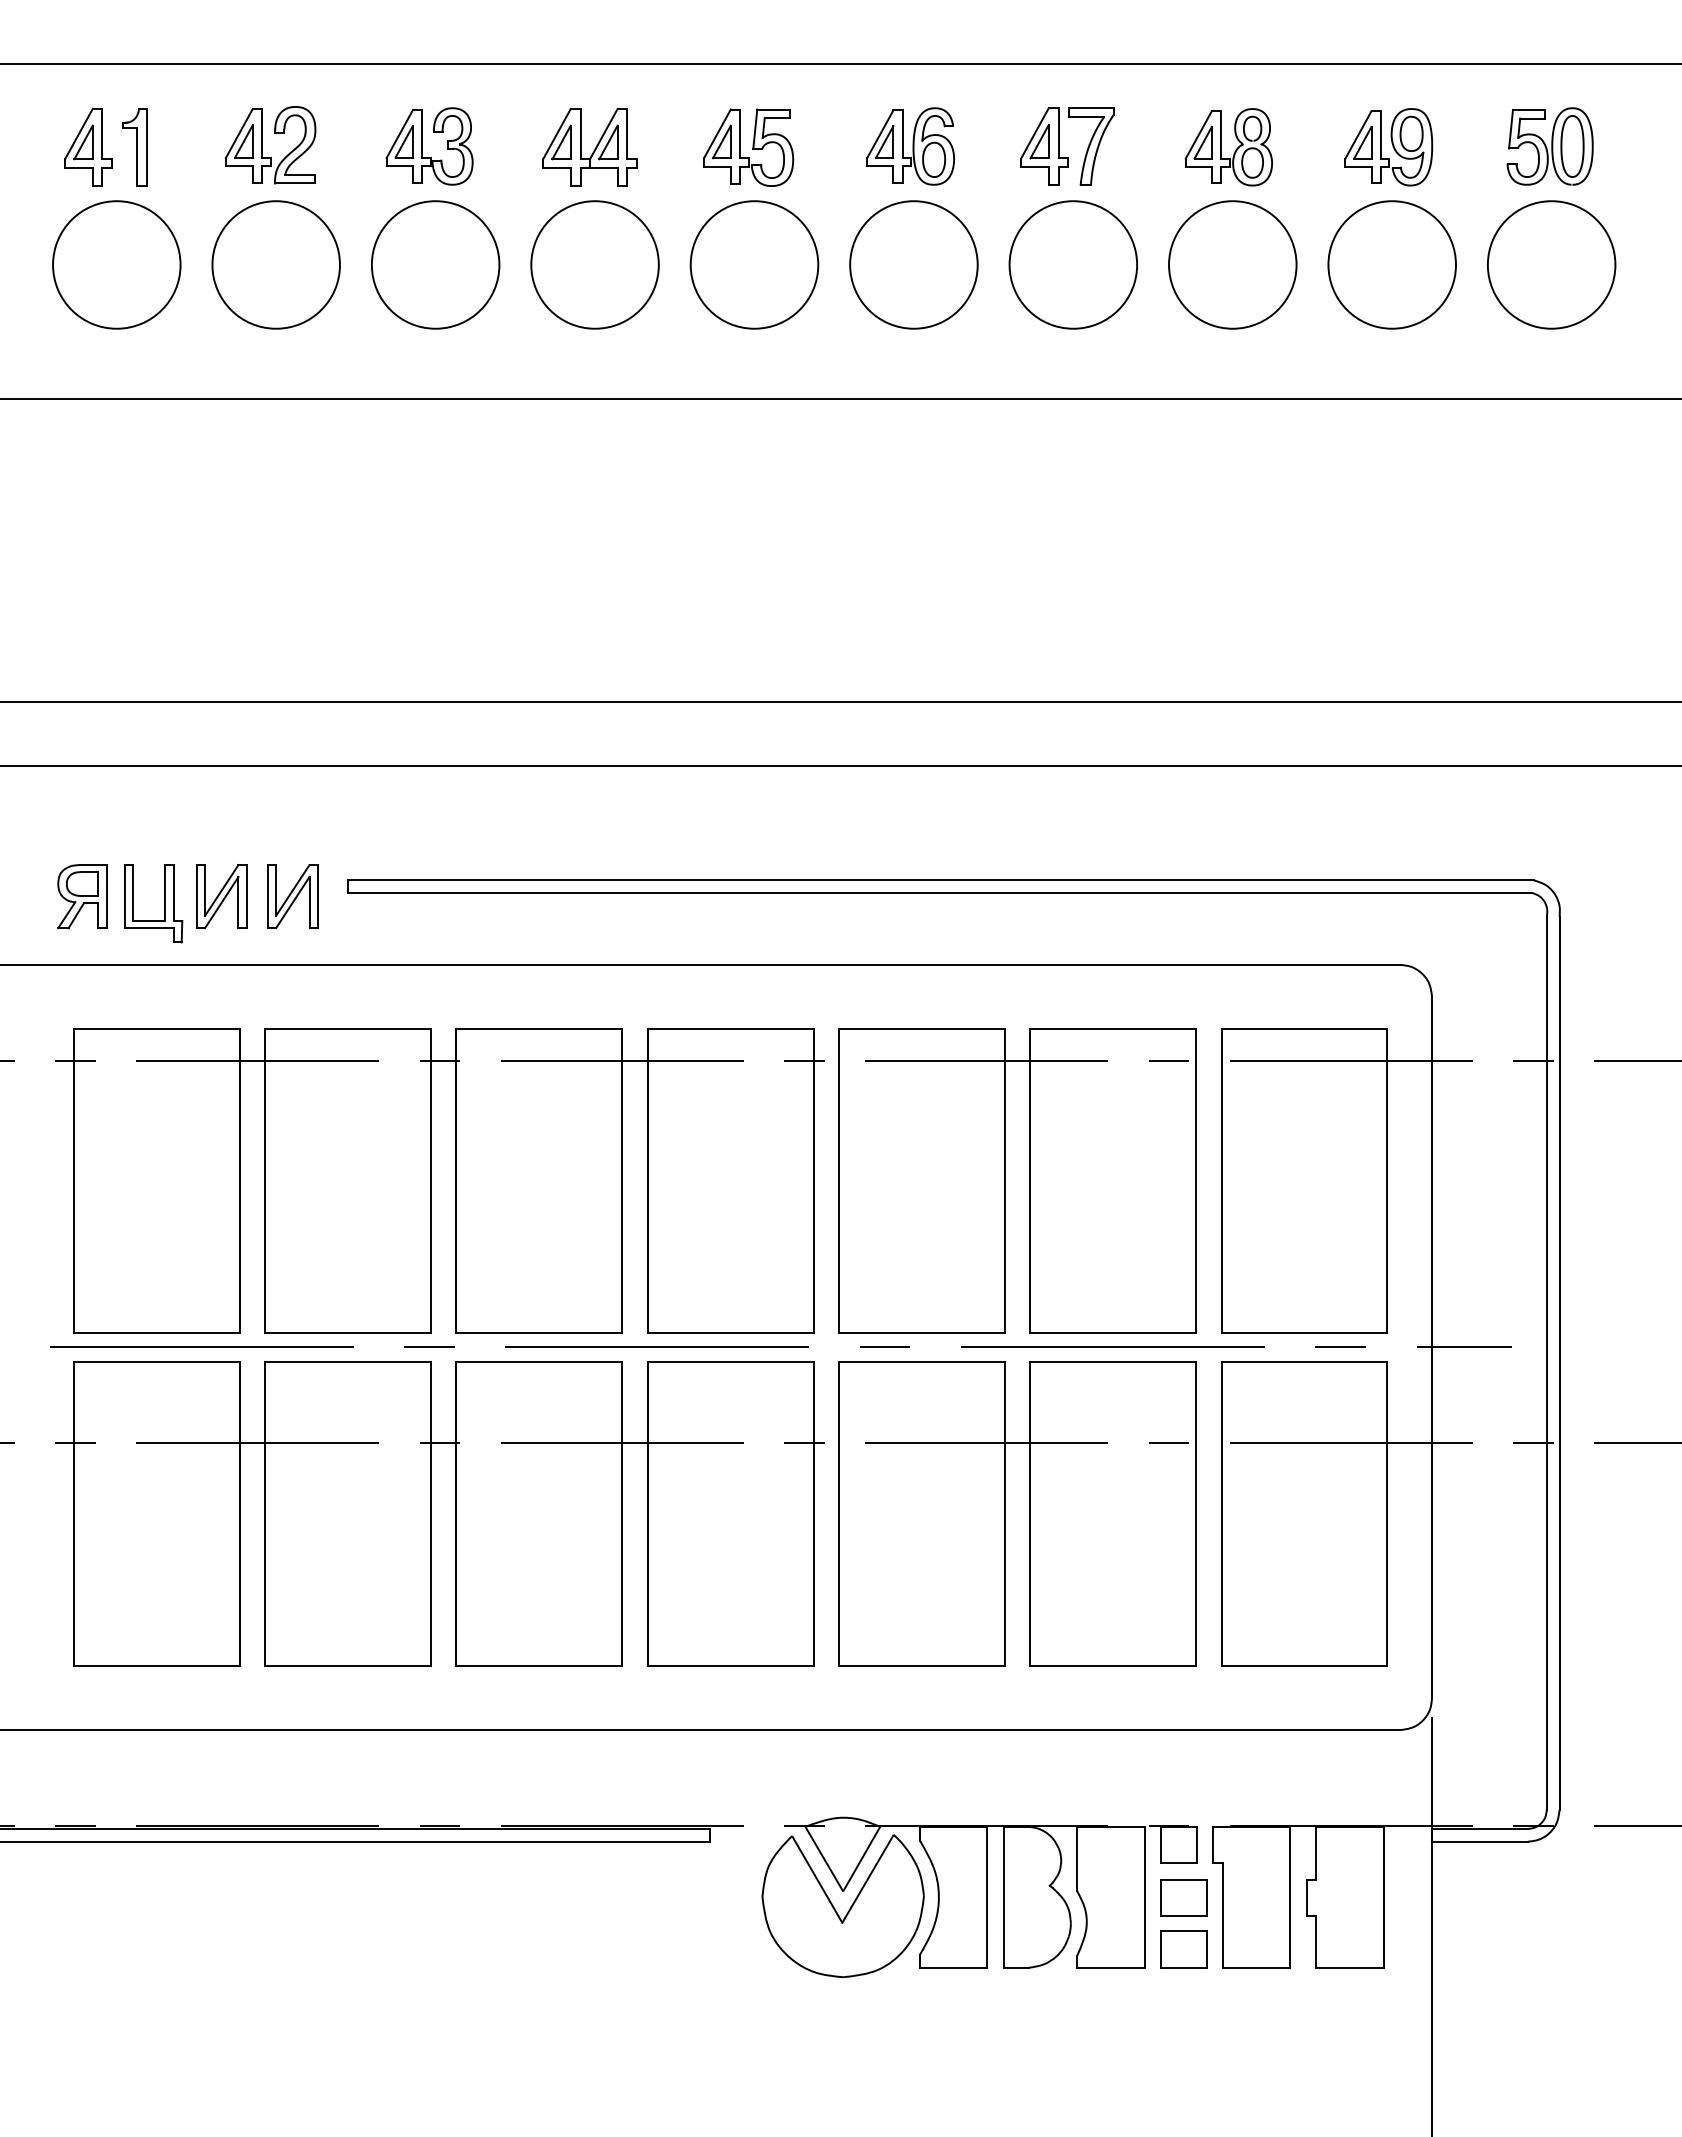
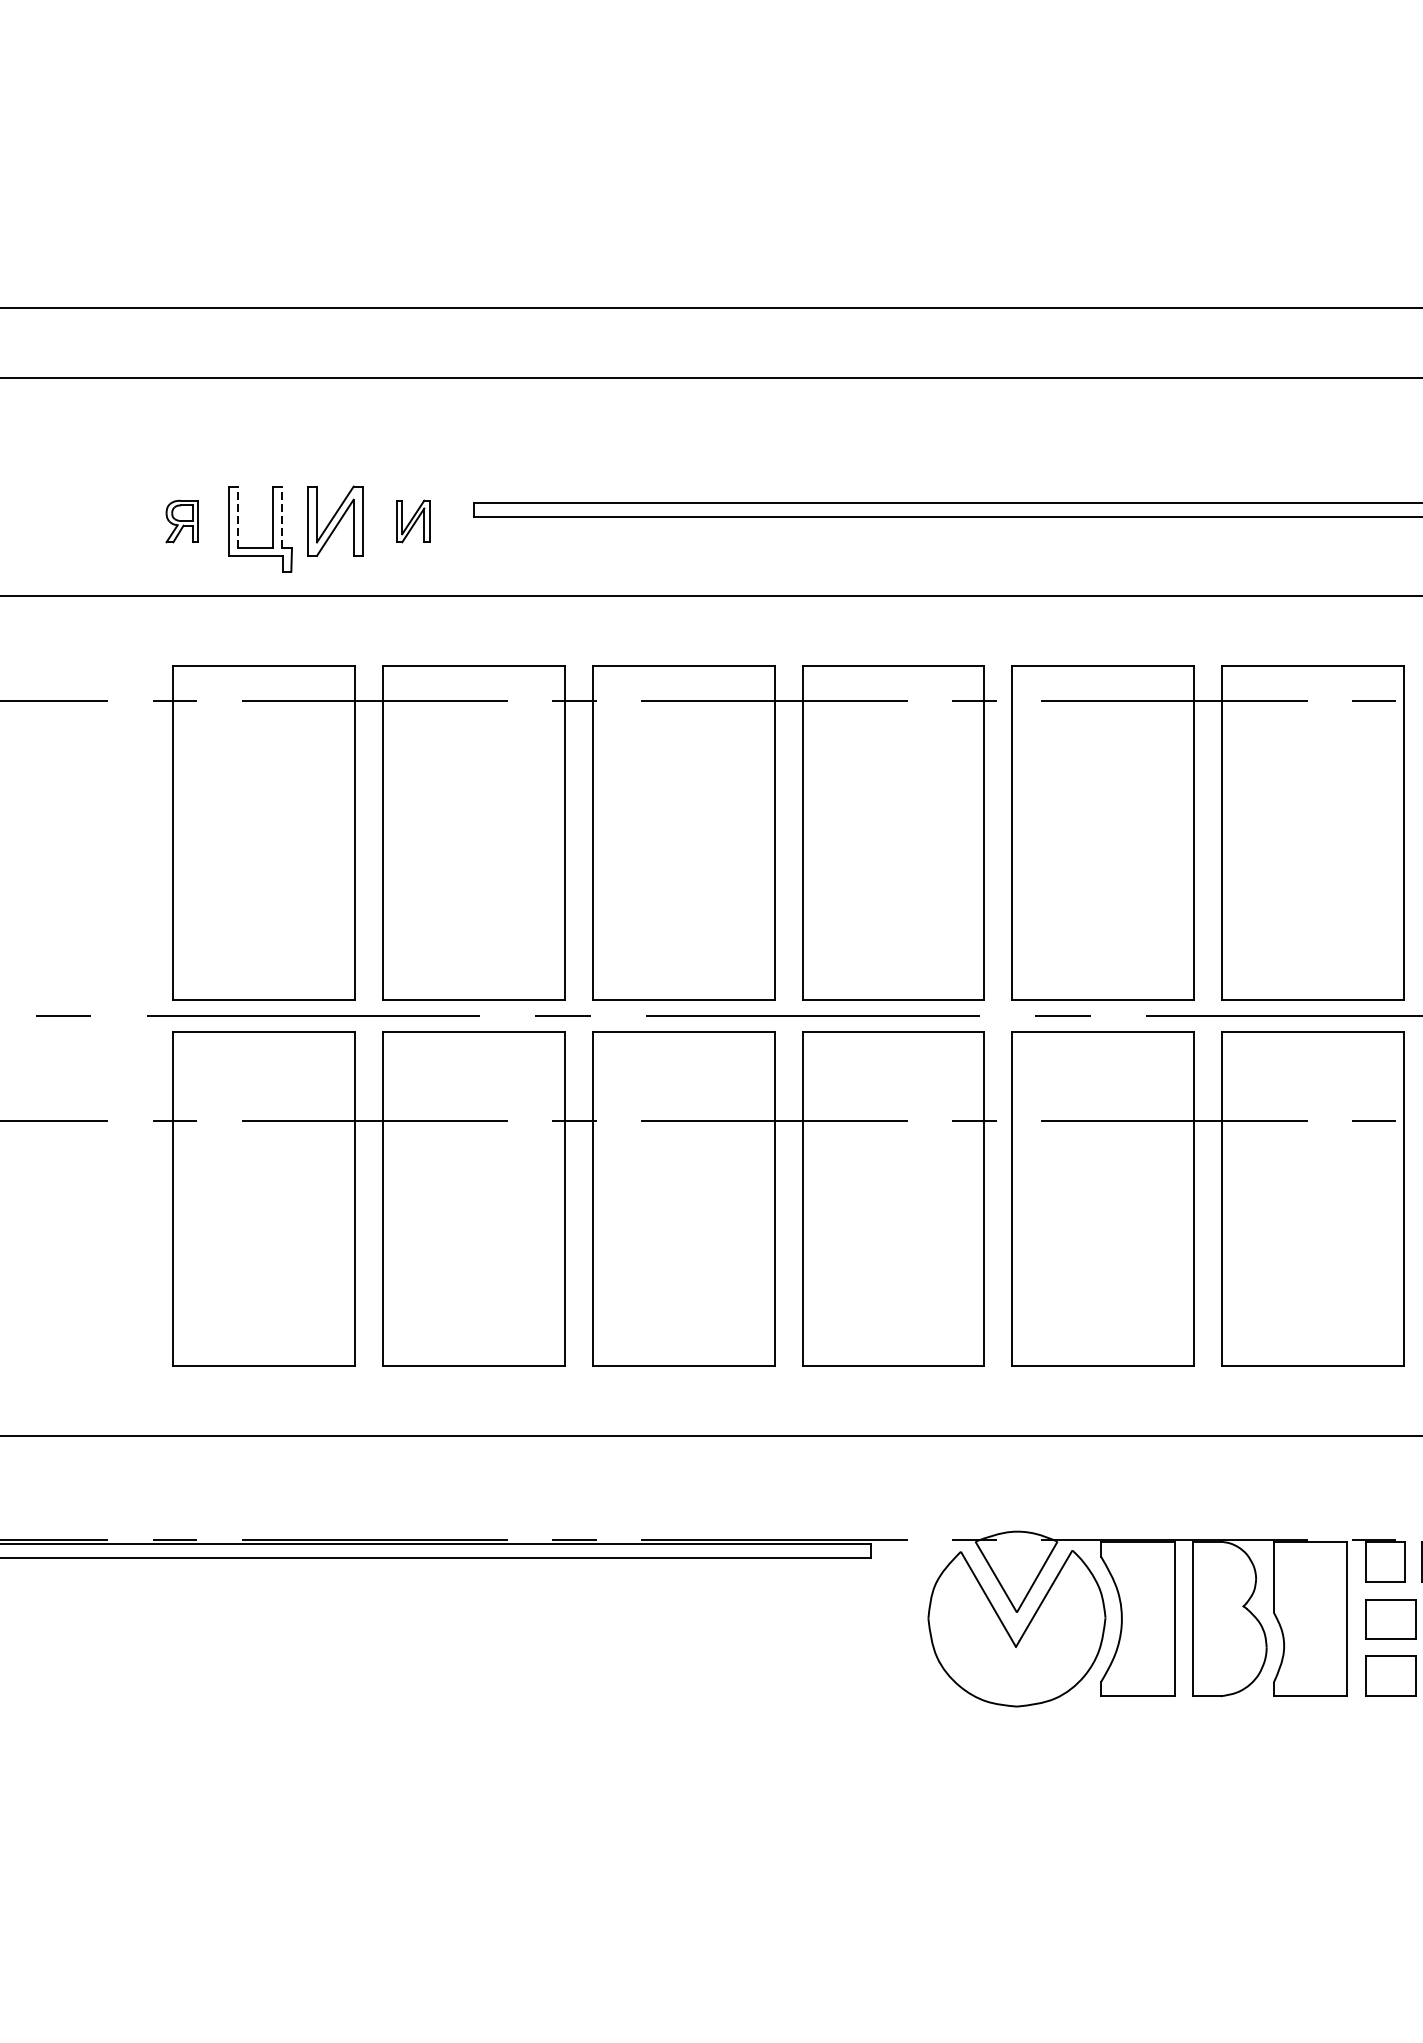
line: (133, 892) -> (238, 516), solid -> dashed
line: (173, 892) -> (282, 516), solid -> dashed
part: (82, 896) -> (182, 521), size x0.6
part: (292, 896) -> (412, 521), size x0.6

